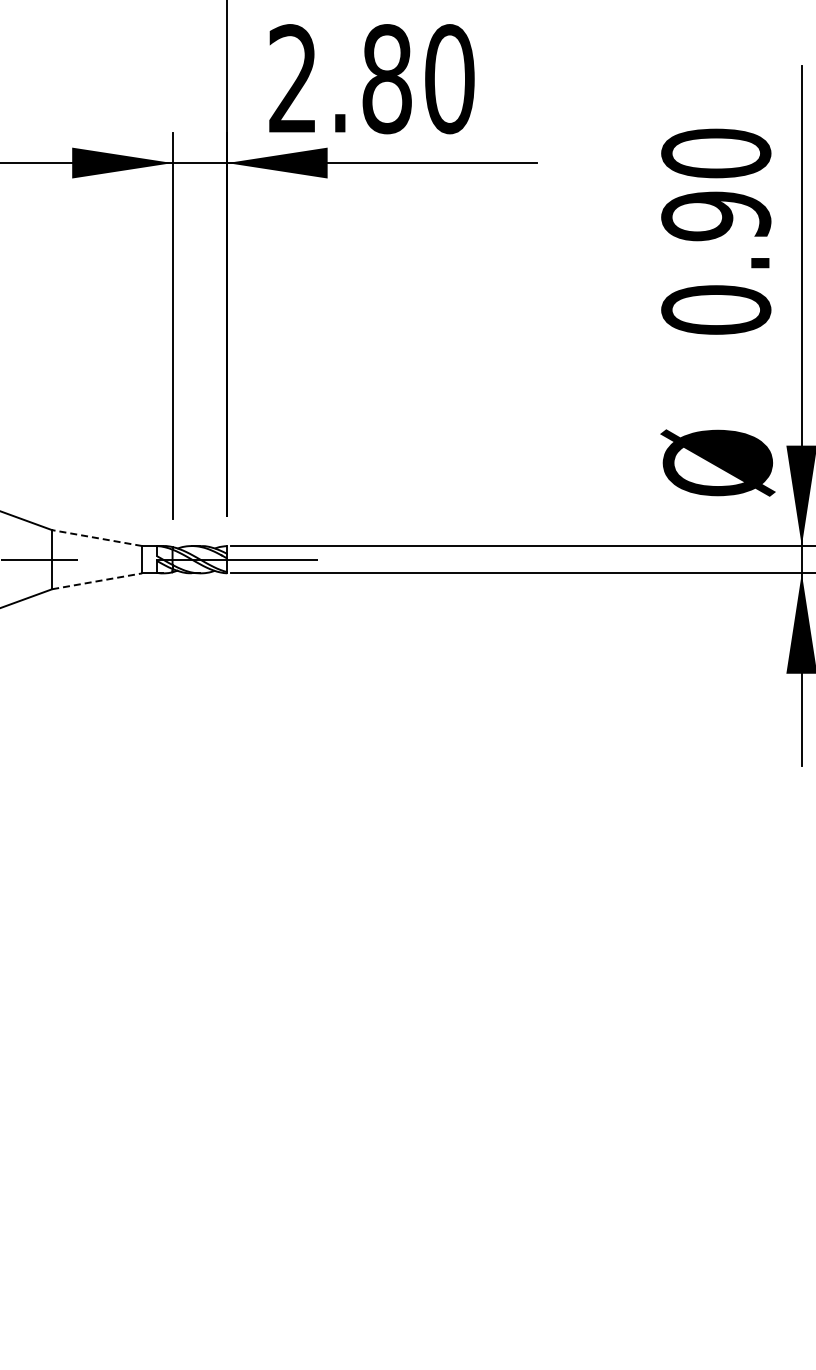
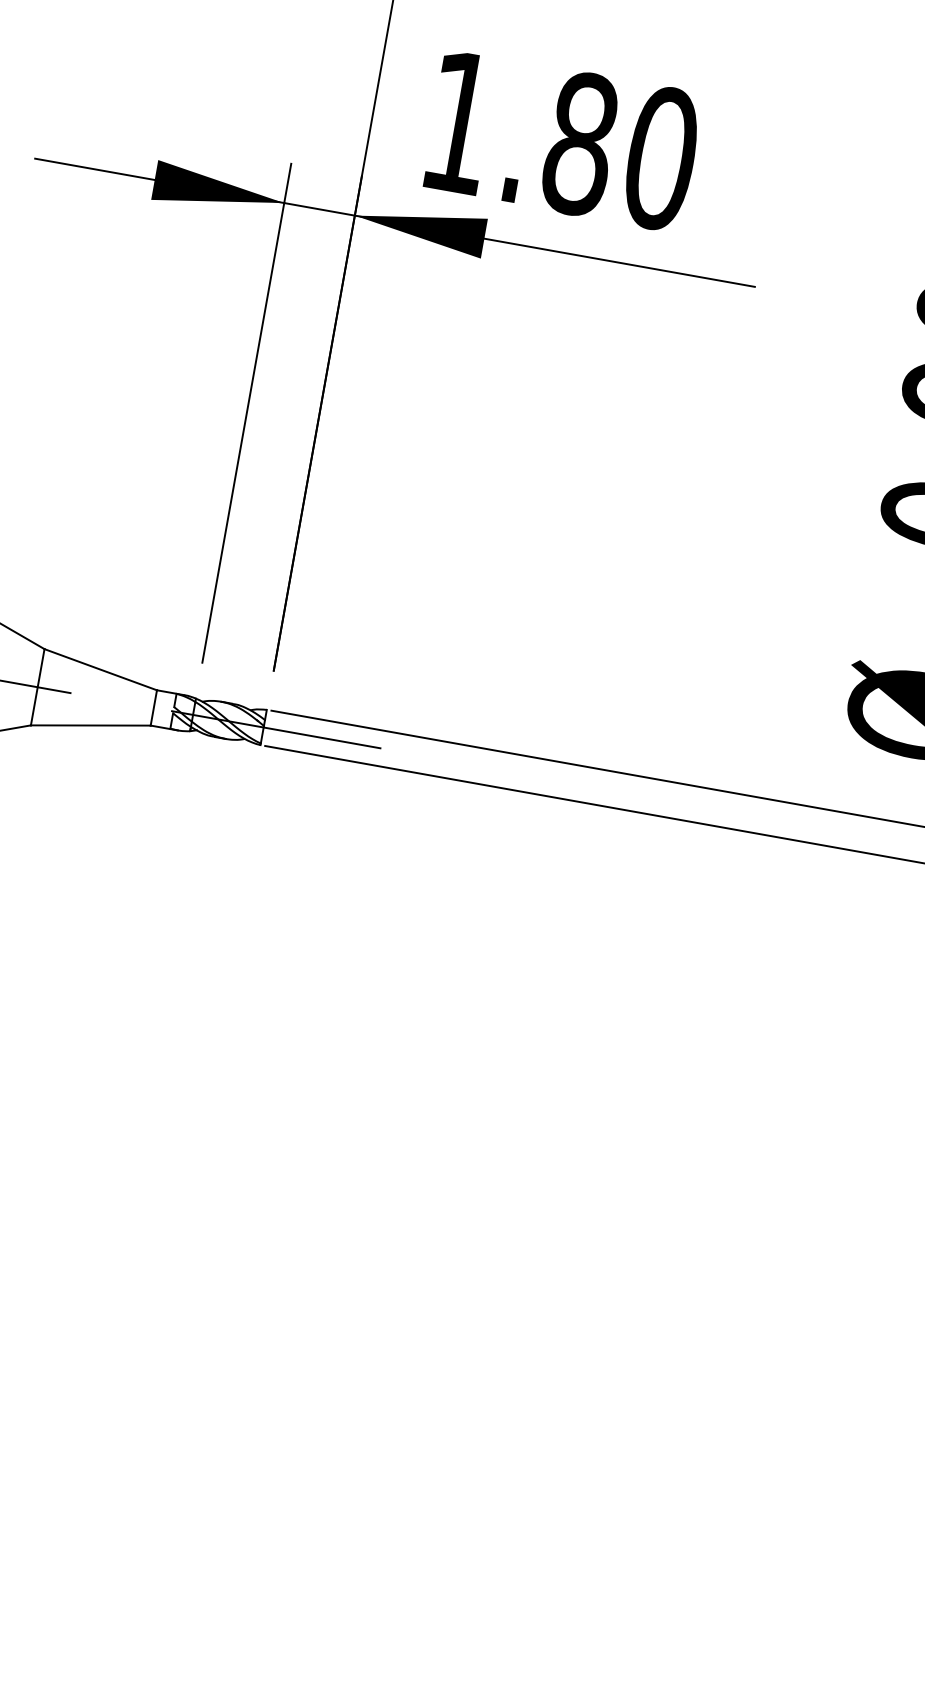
text: (292, 78) -> (458, 121), 2.80 -> 1.80
line: (97, 538) -> (101, 670), dashed -> solid
line: (97, 581) -> (91, 725), dashed -> solid

